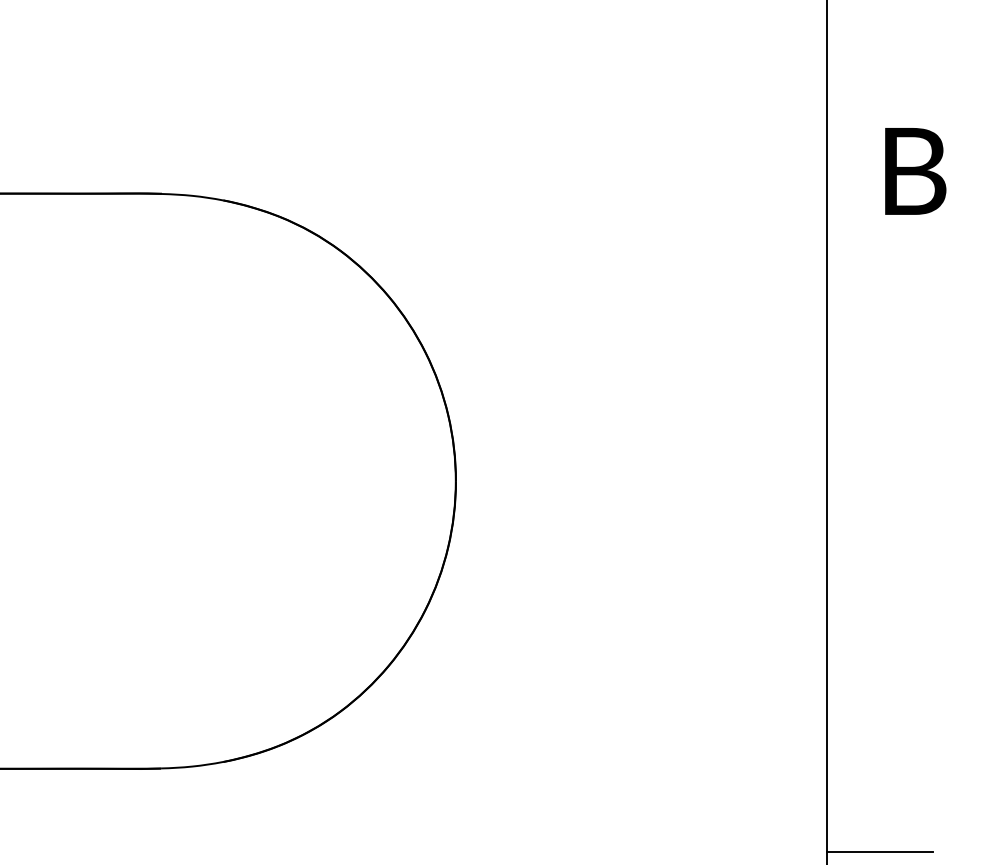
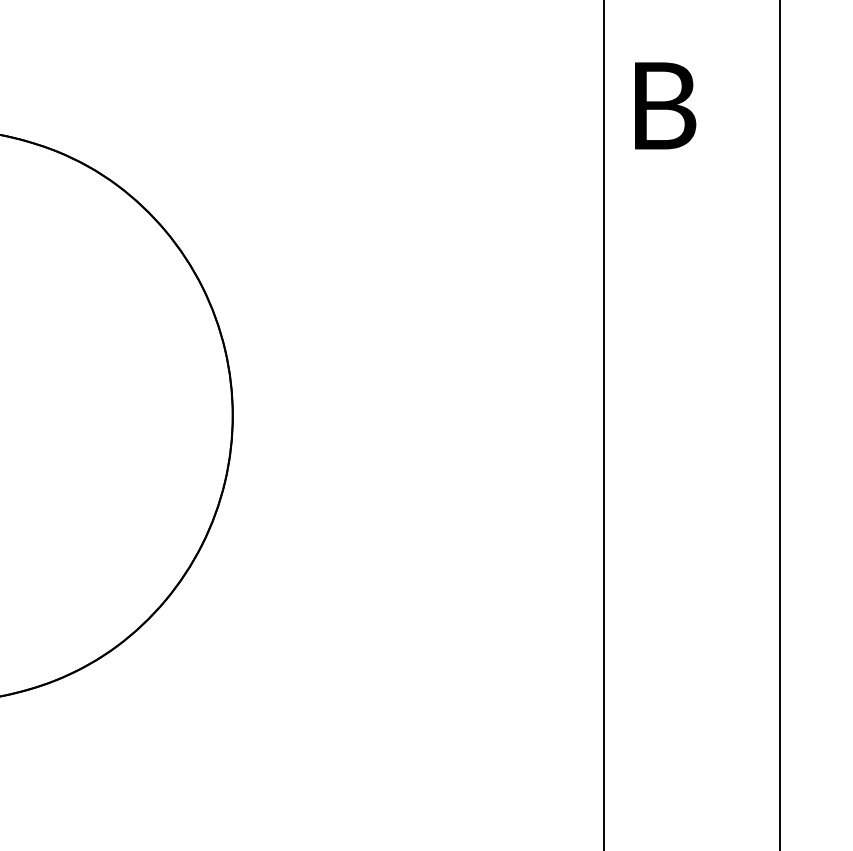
text: (915, 171) -> (665, 106), moved
line: (879, 851) -> (656, 786), removed

